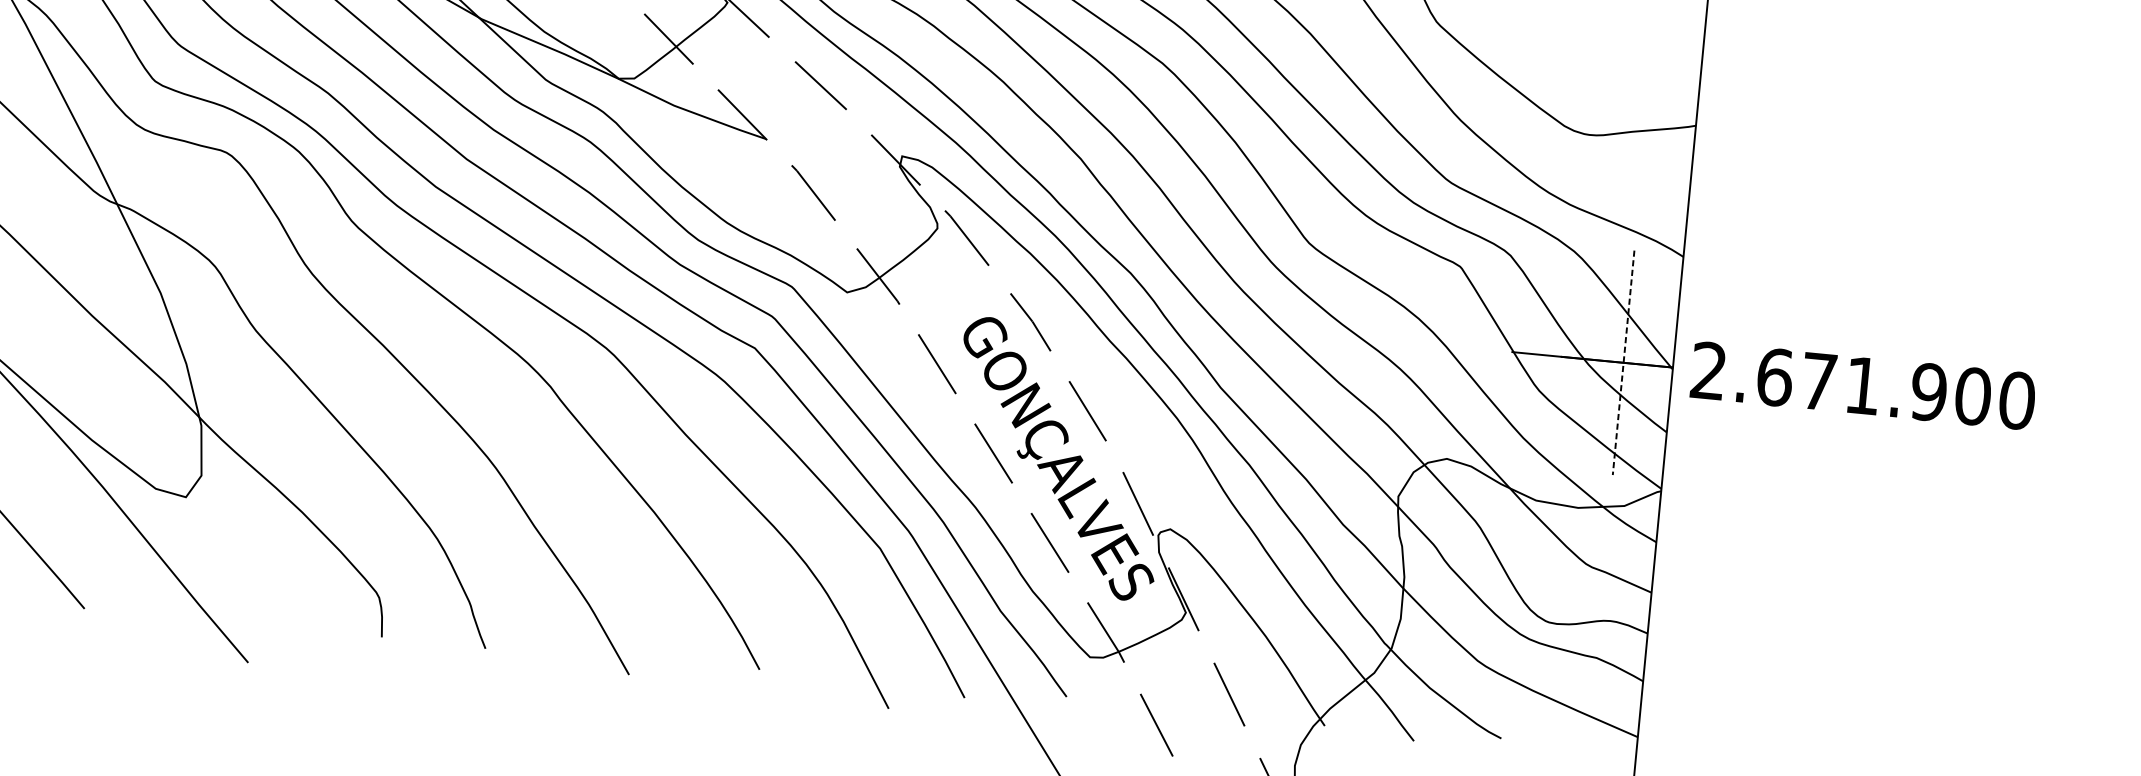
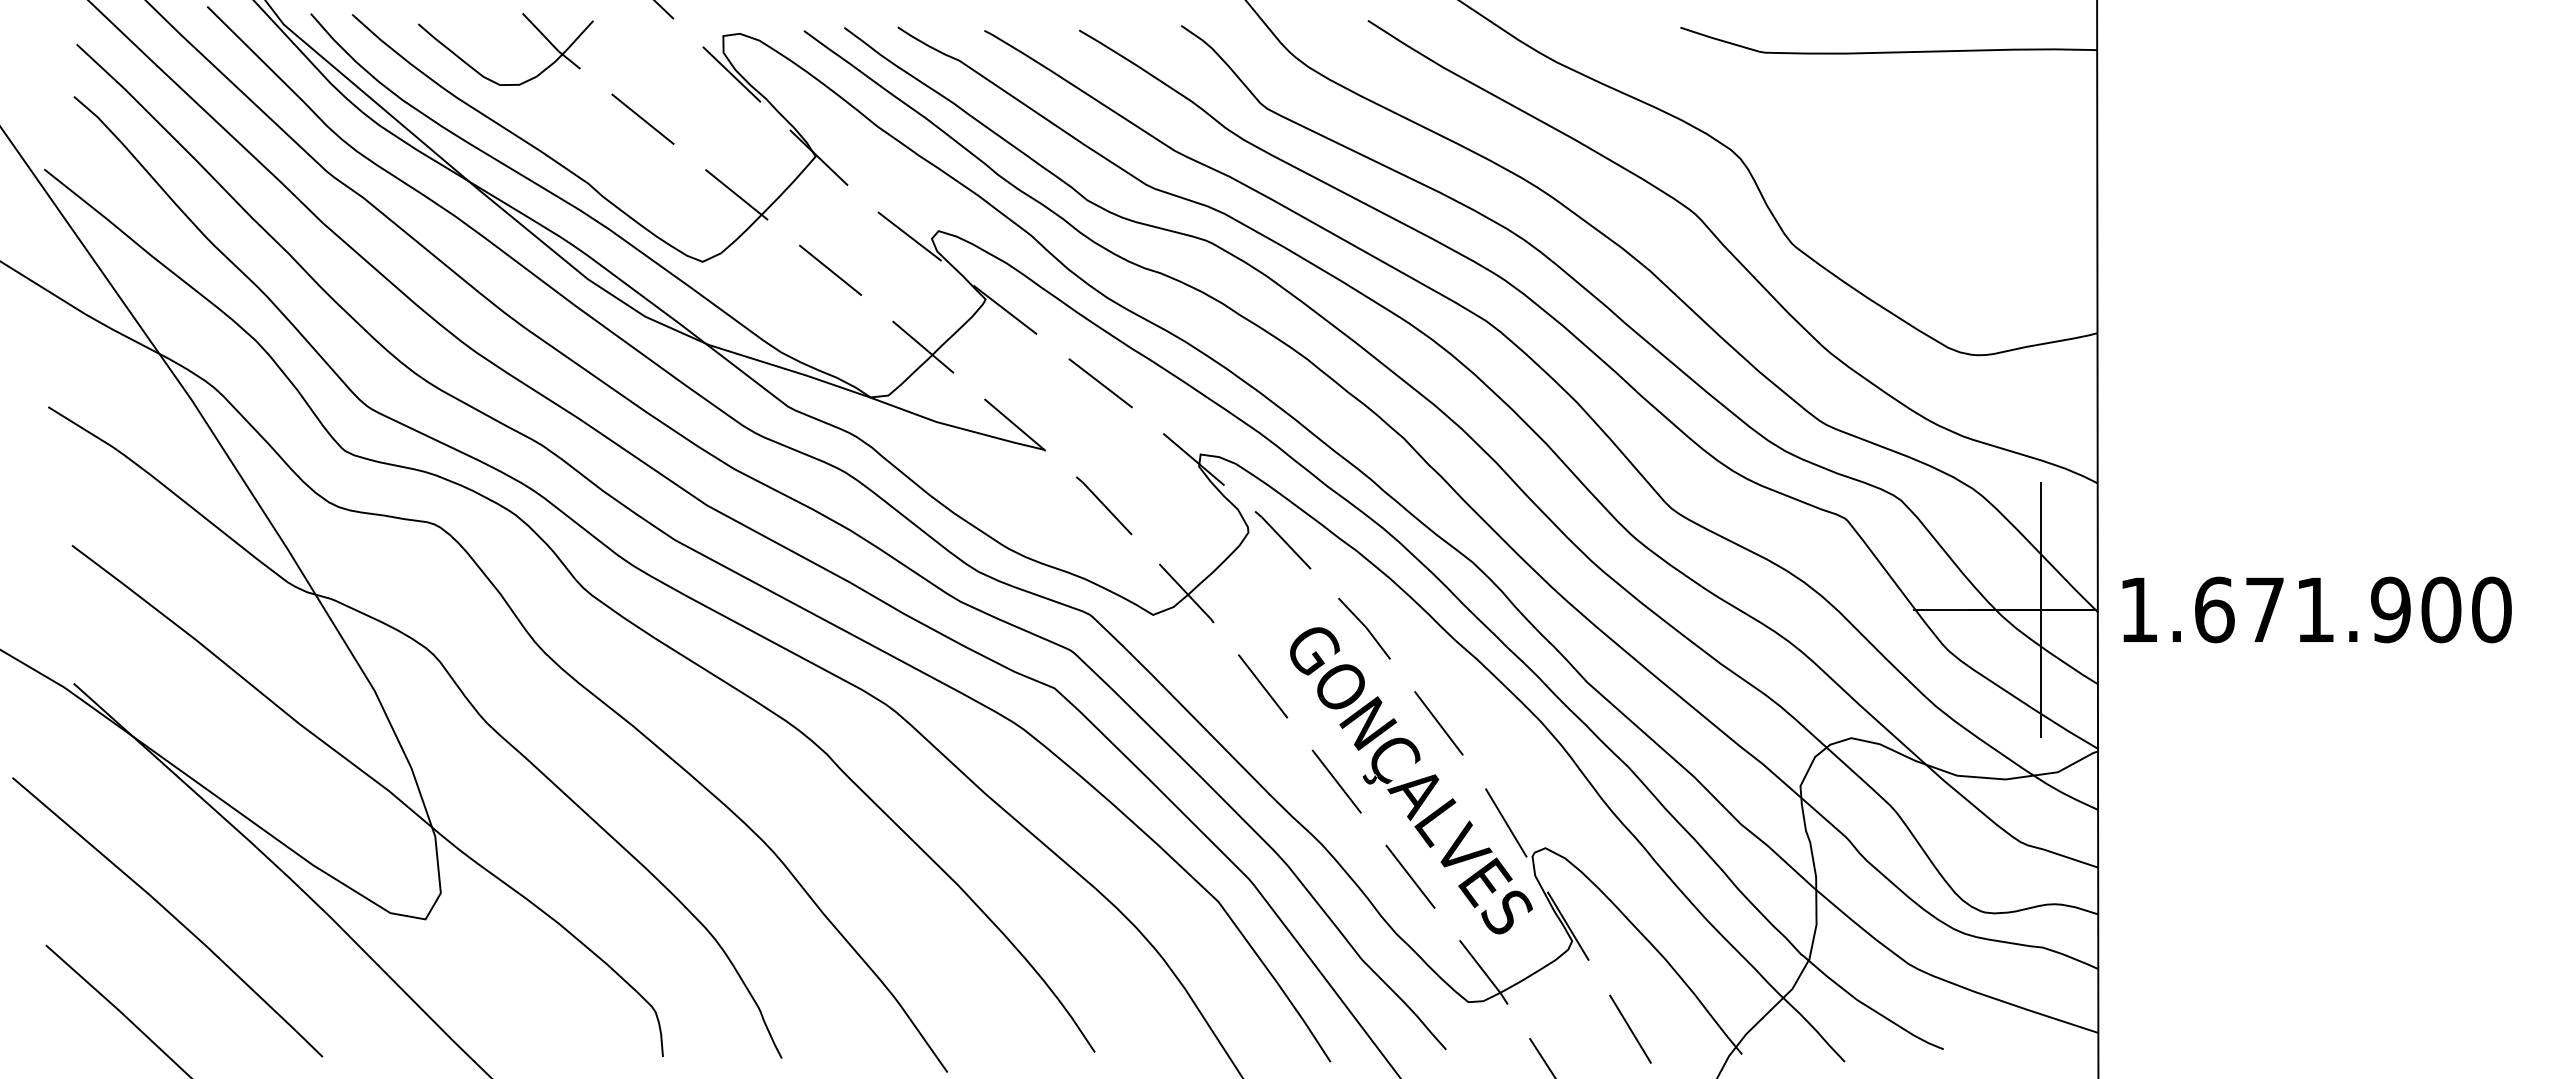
line: (1623, 363) -> (2041, 610), dashed -> solid
text: (1707, 369) -> (2137, 608), 2.671.900 -> 1.671.900

